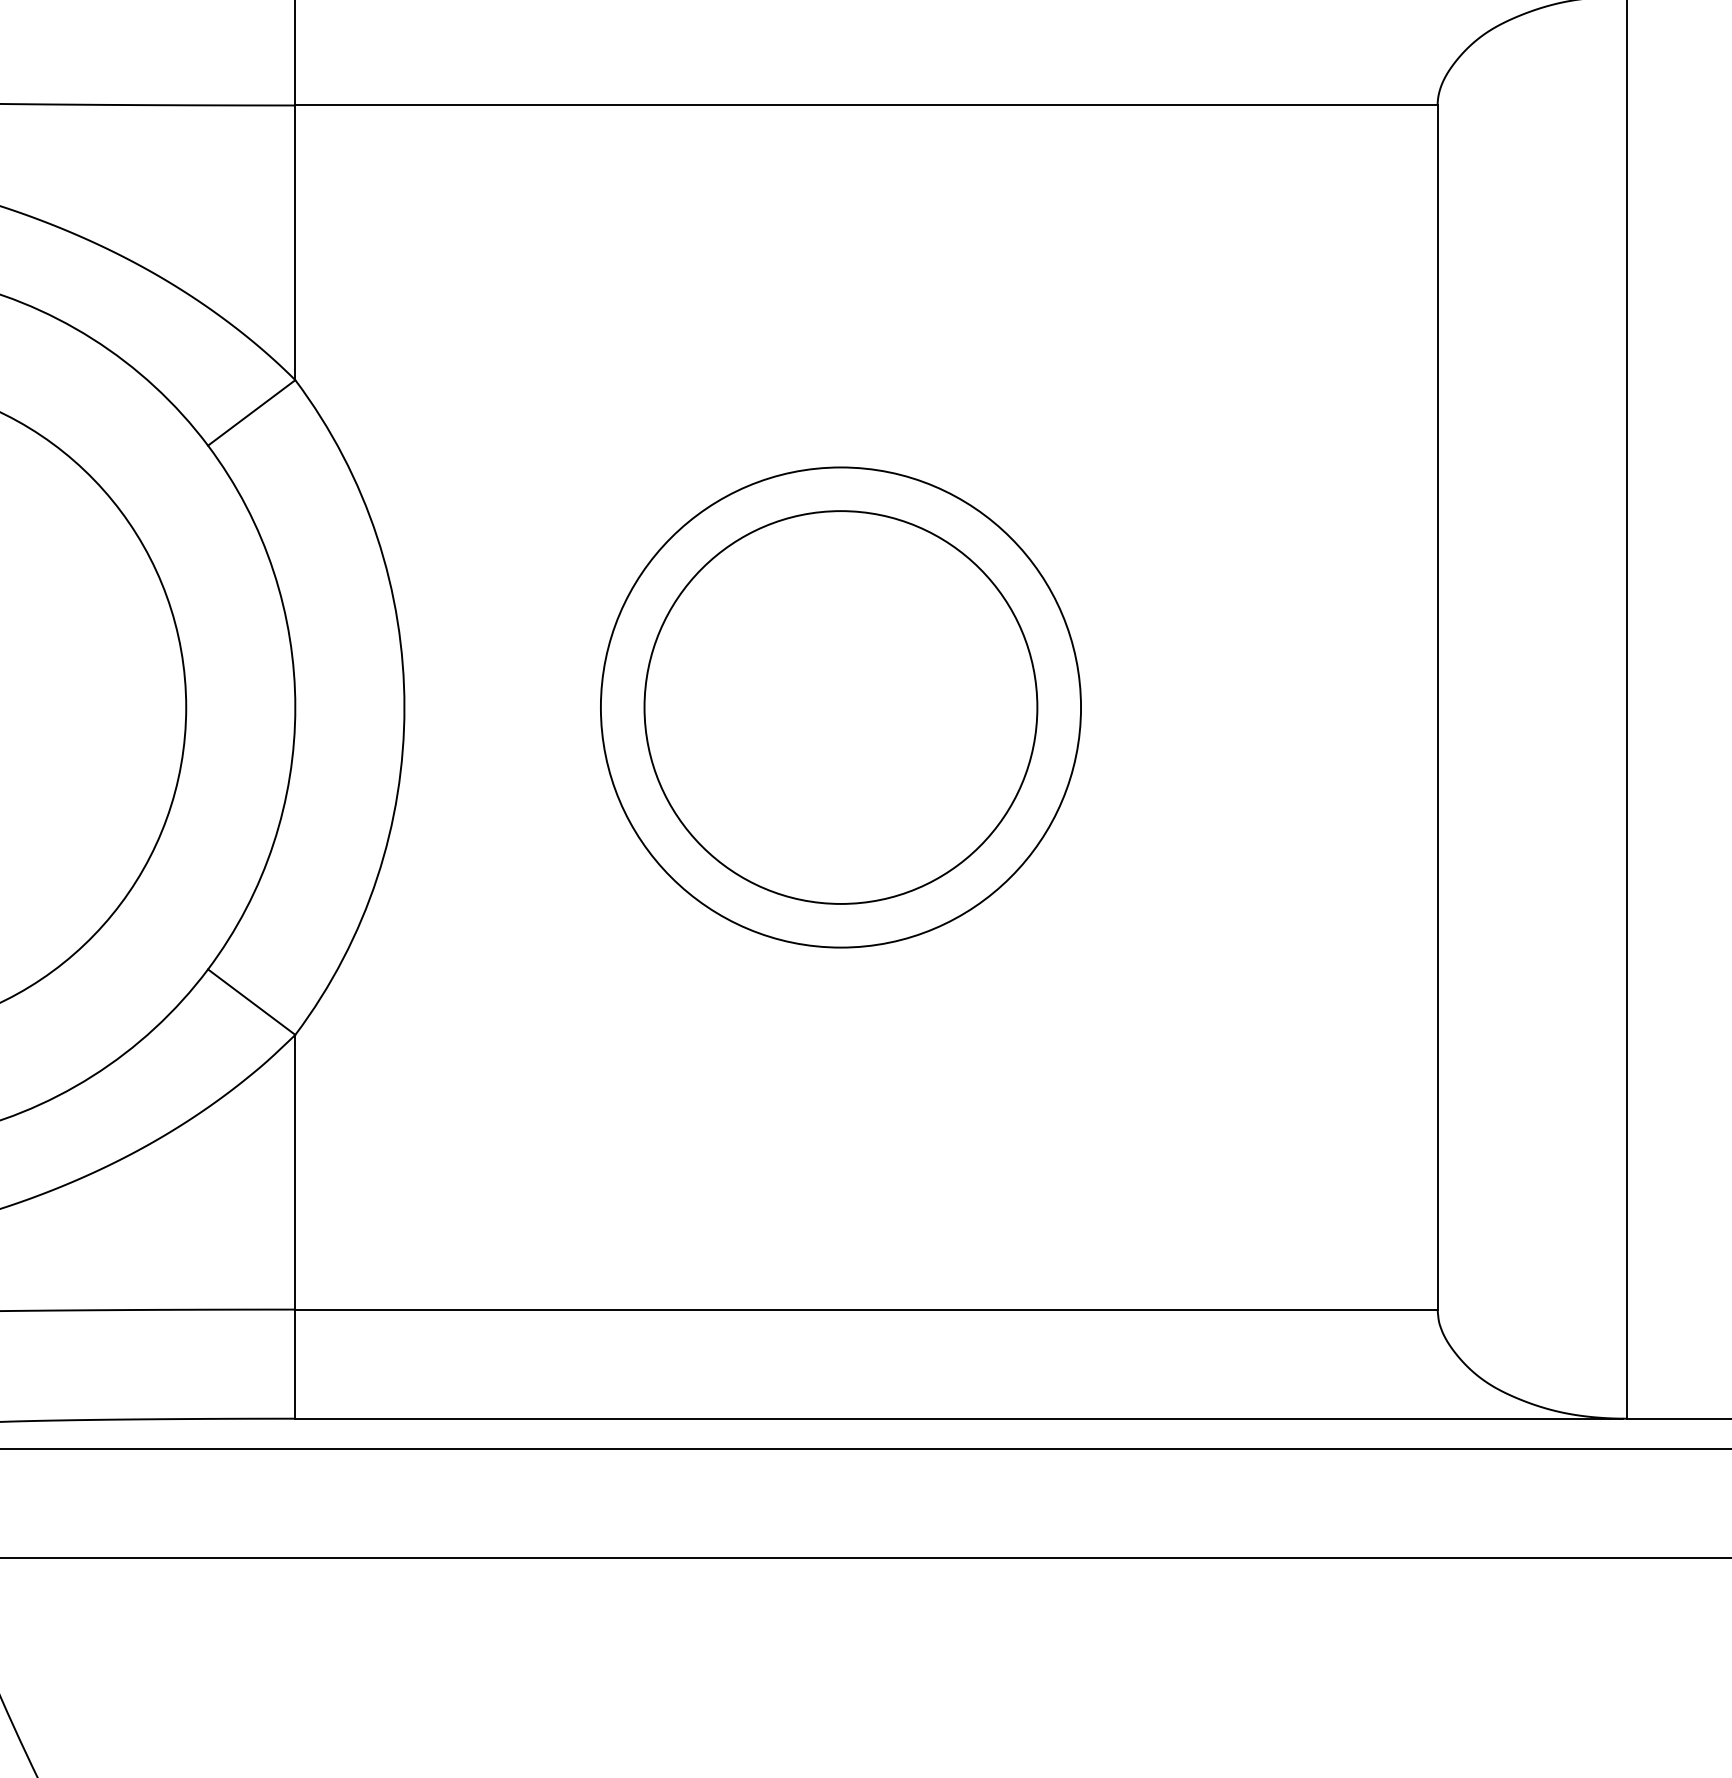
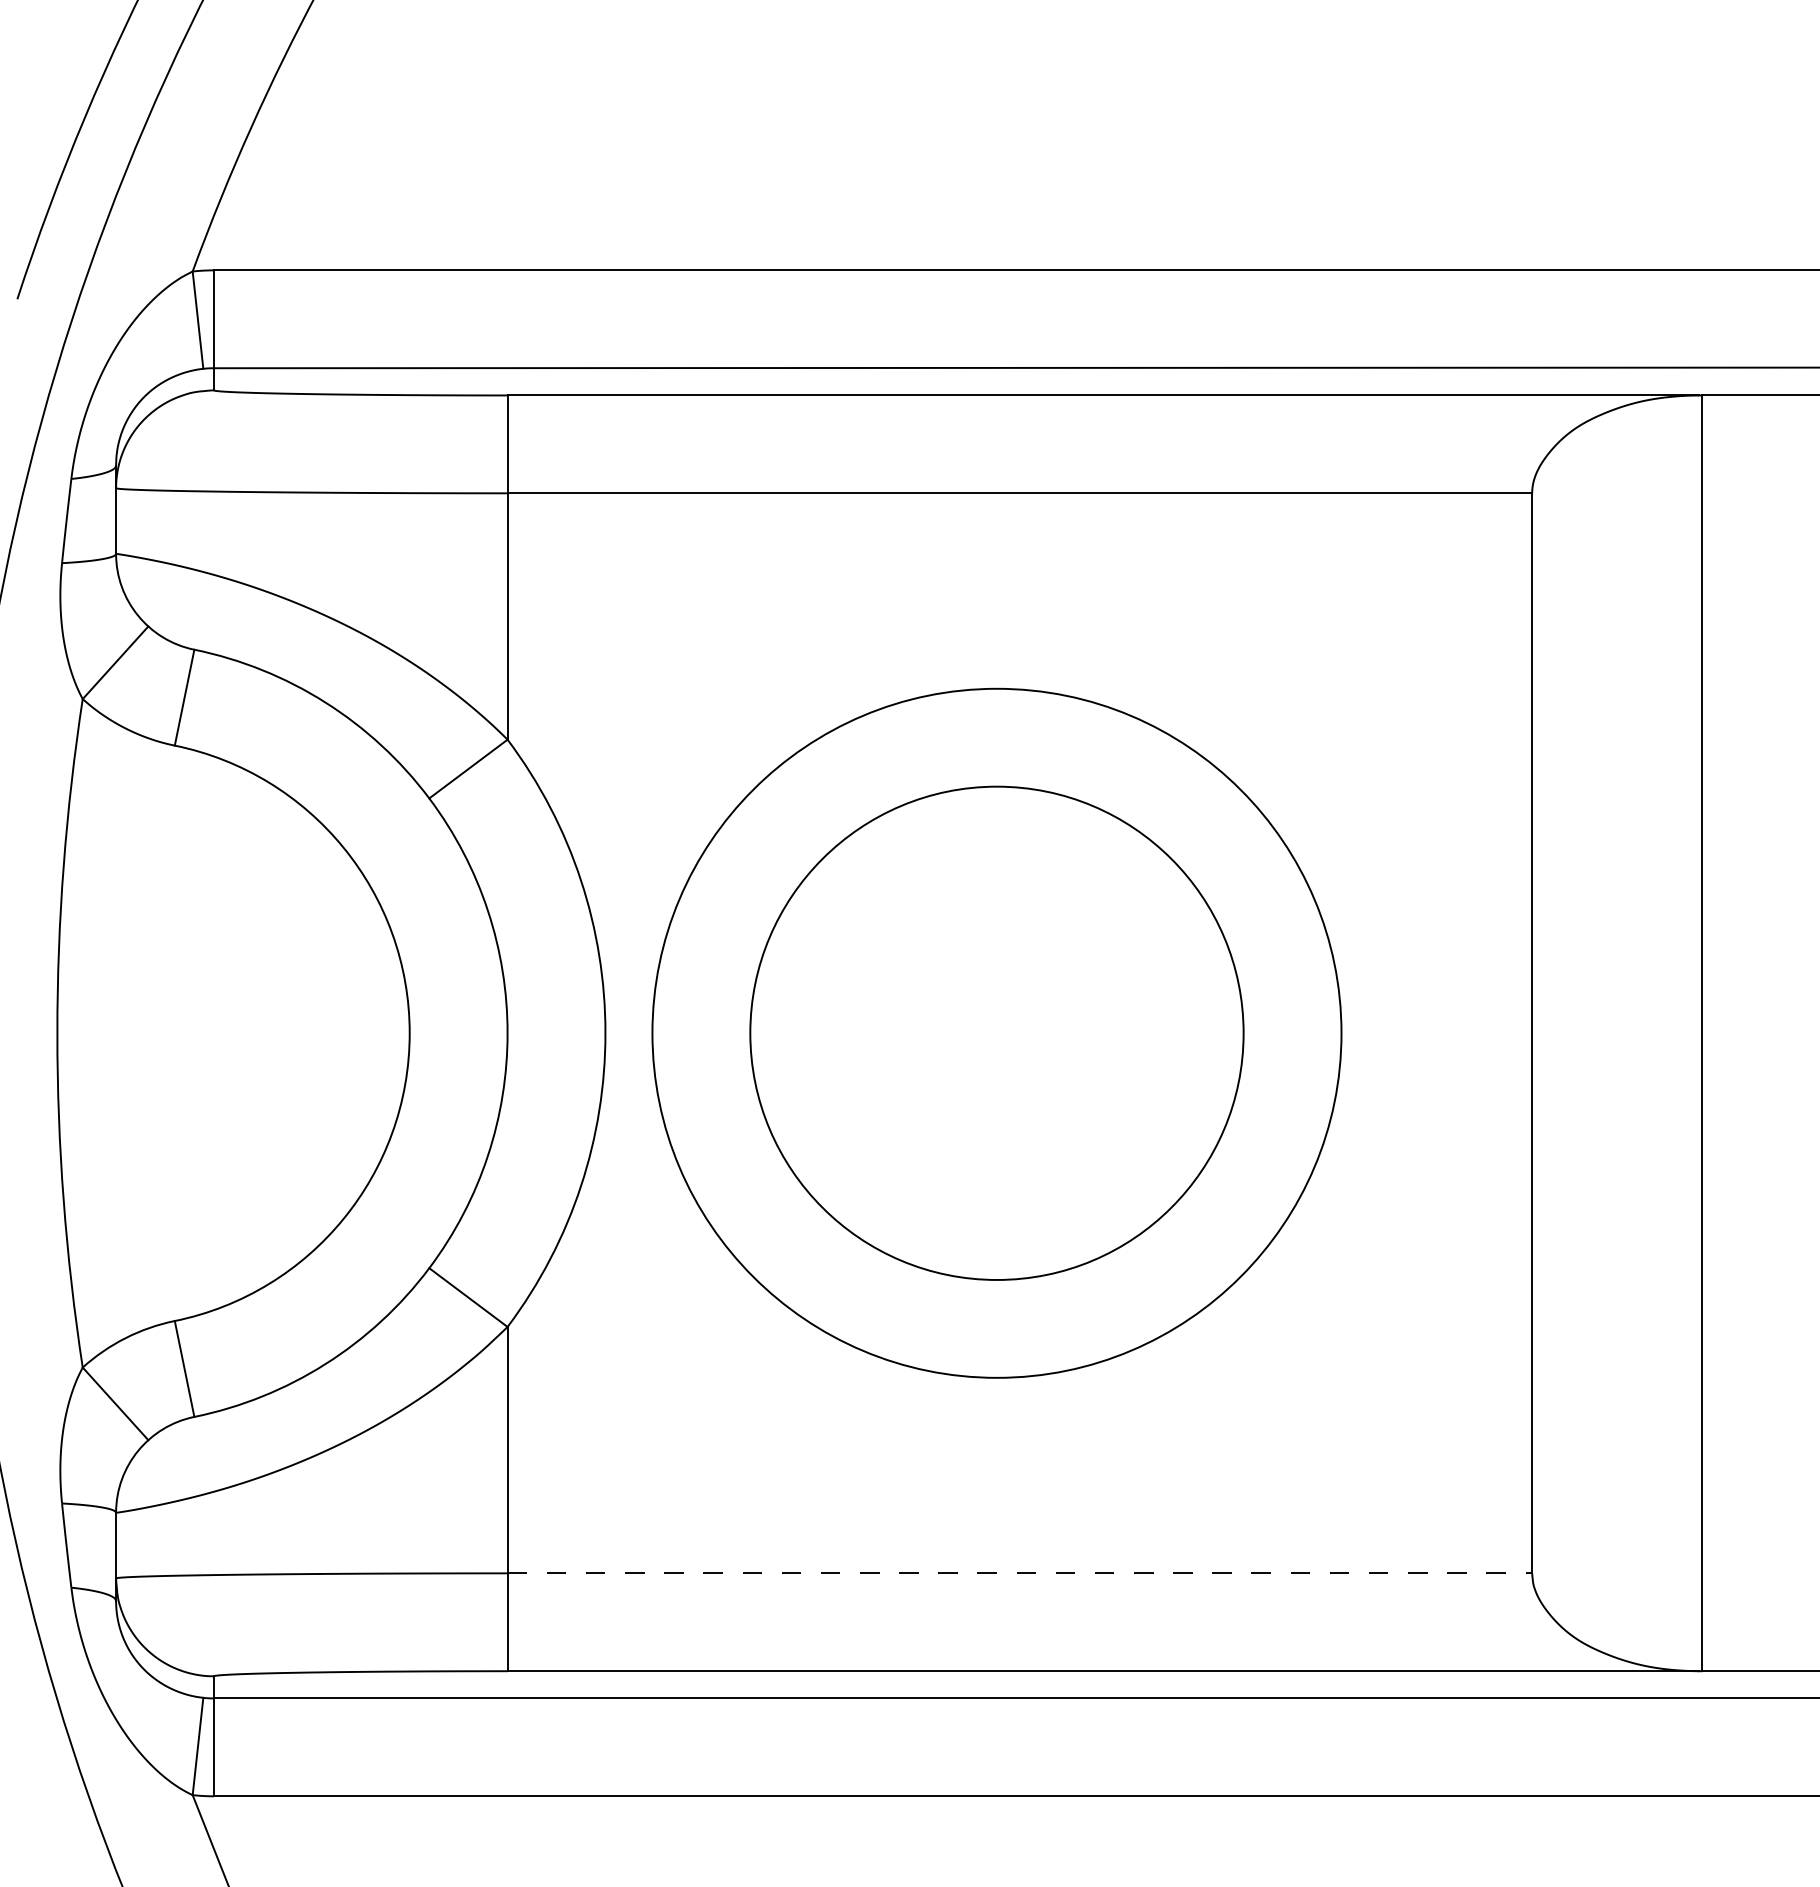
circle: (840, 707) -> (996, 1033), size x1.4
circle: (840, 707) -> (996, 1033), size x1.6
line: (867, 1309) -> (1020, 1573), solid -> dashed

